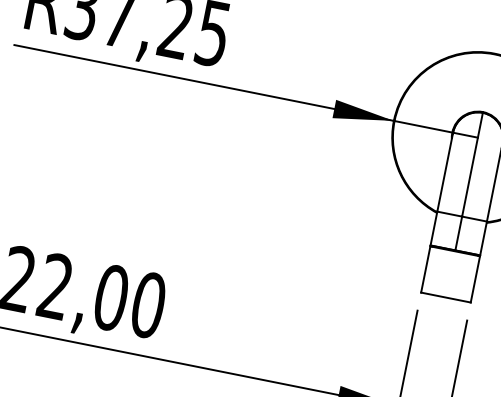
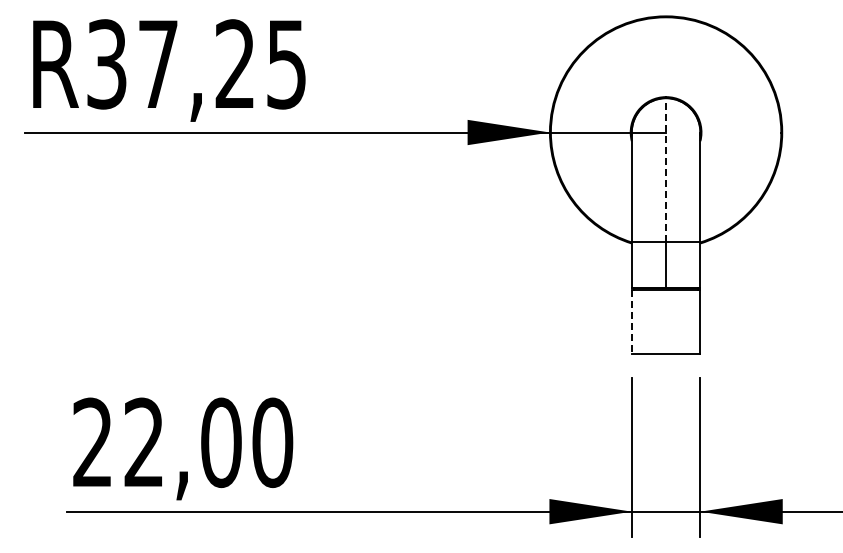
line: (472, 164) -> (666, 169), solid -> dashed
line: (425, 269) -> (631, 321), solid -> dashed

